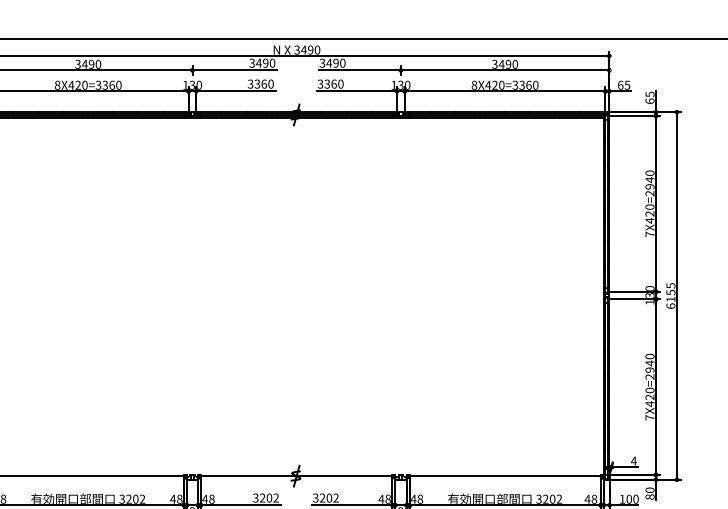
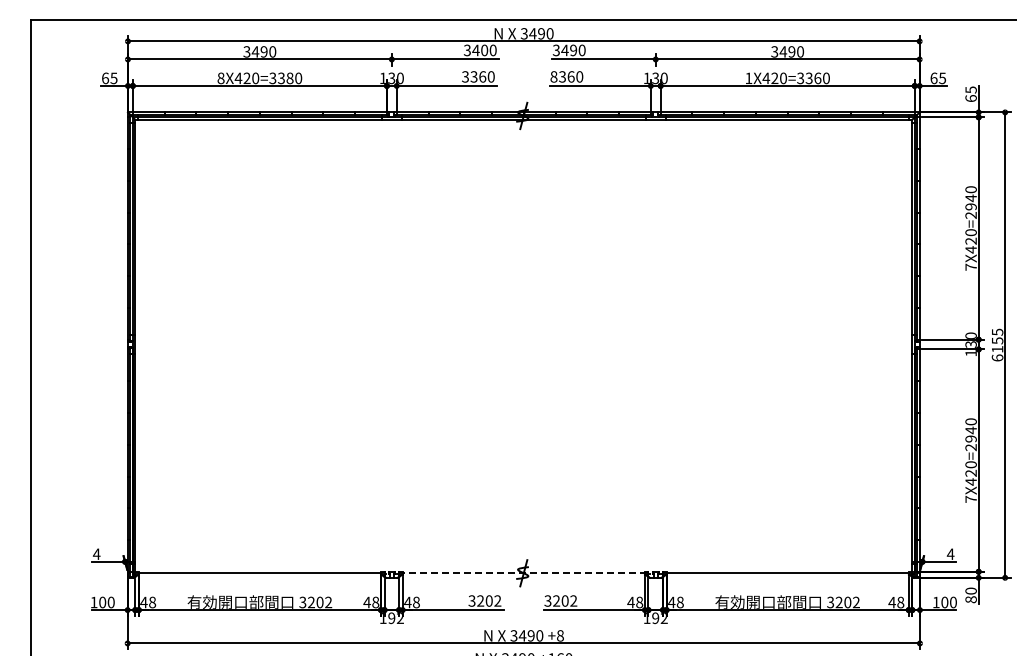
text: (265, 63) -> (484, 50), 3490 -> 3400
text: (320, 83) -> (553, 76), 3360 -> 8360
text: (111, 85) -> (289, 78), 8X420=3360 -> 8X420=3380
text: (474, 85) -> (748, 78), 8X420=3360 -> 1X420=3360
line: (296, 476) -> (523, 573), solid -> dashed

